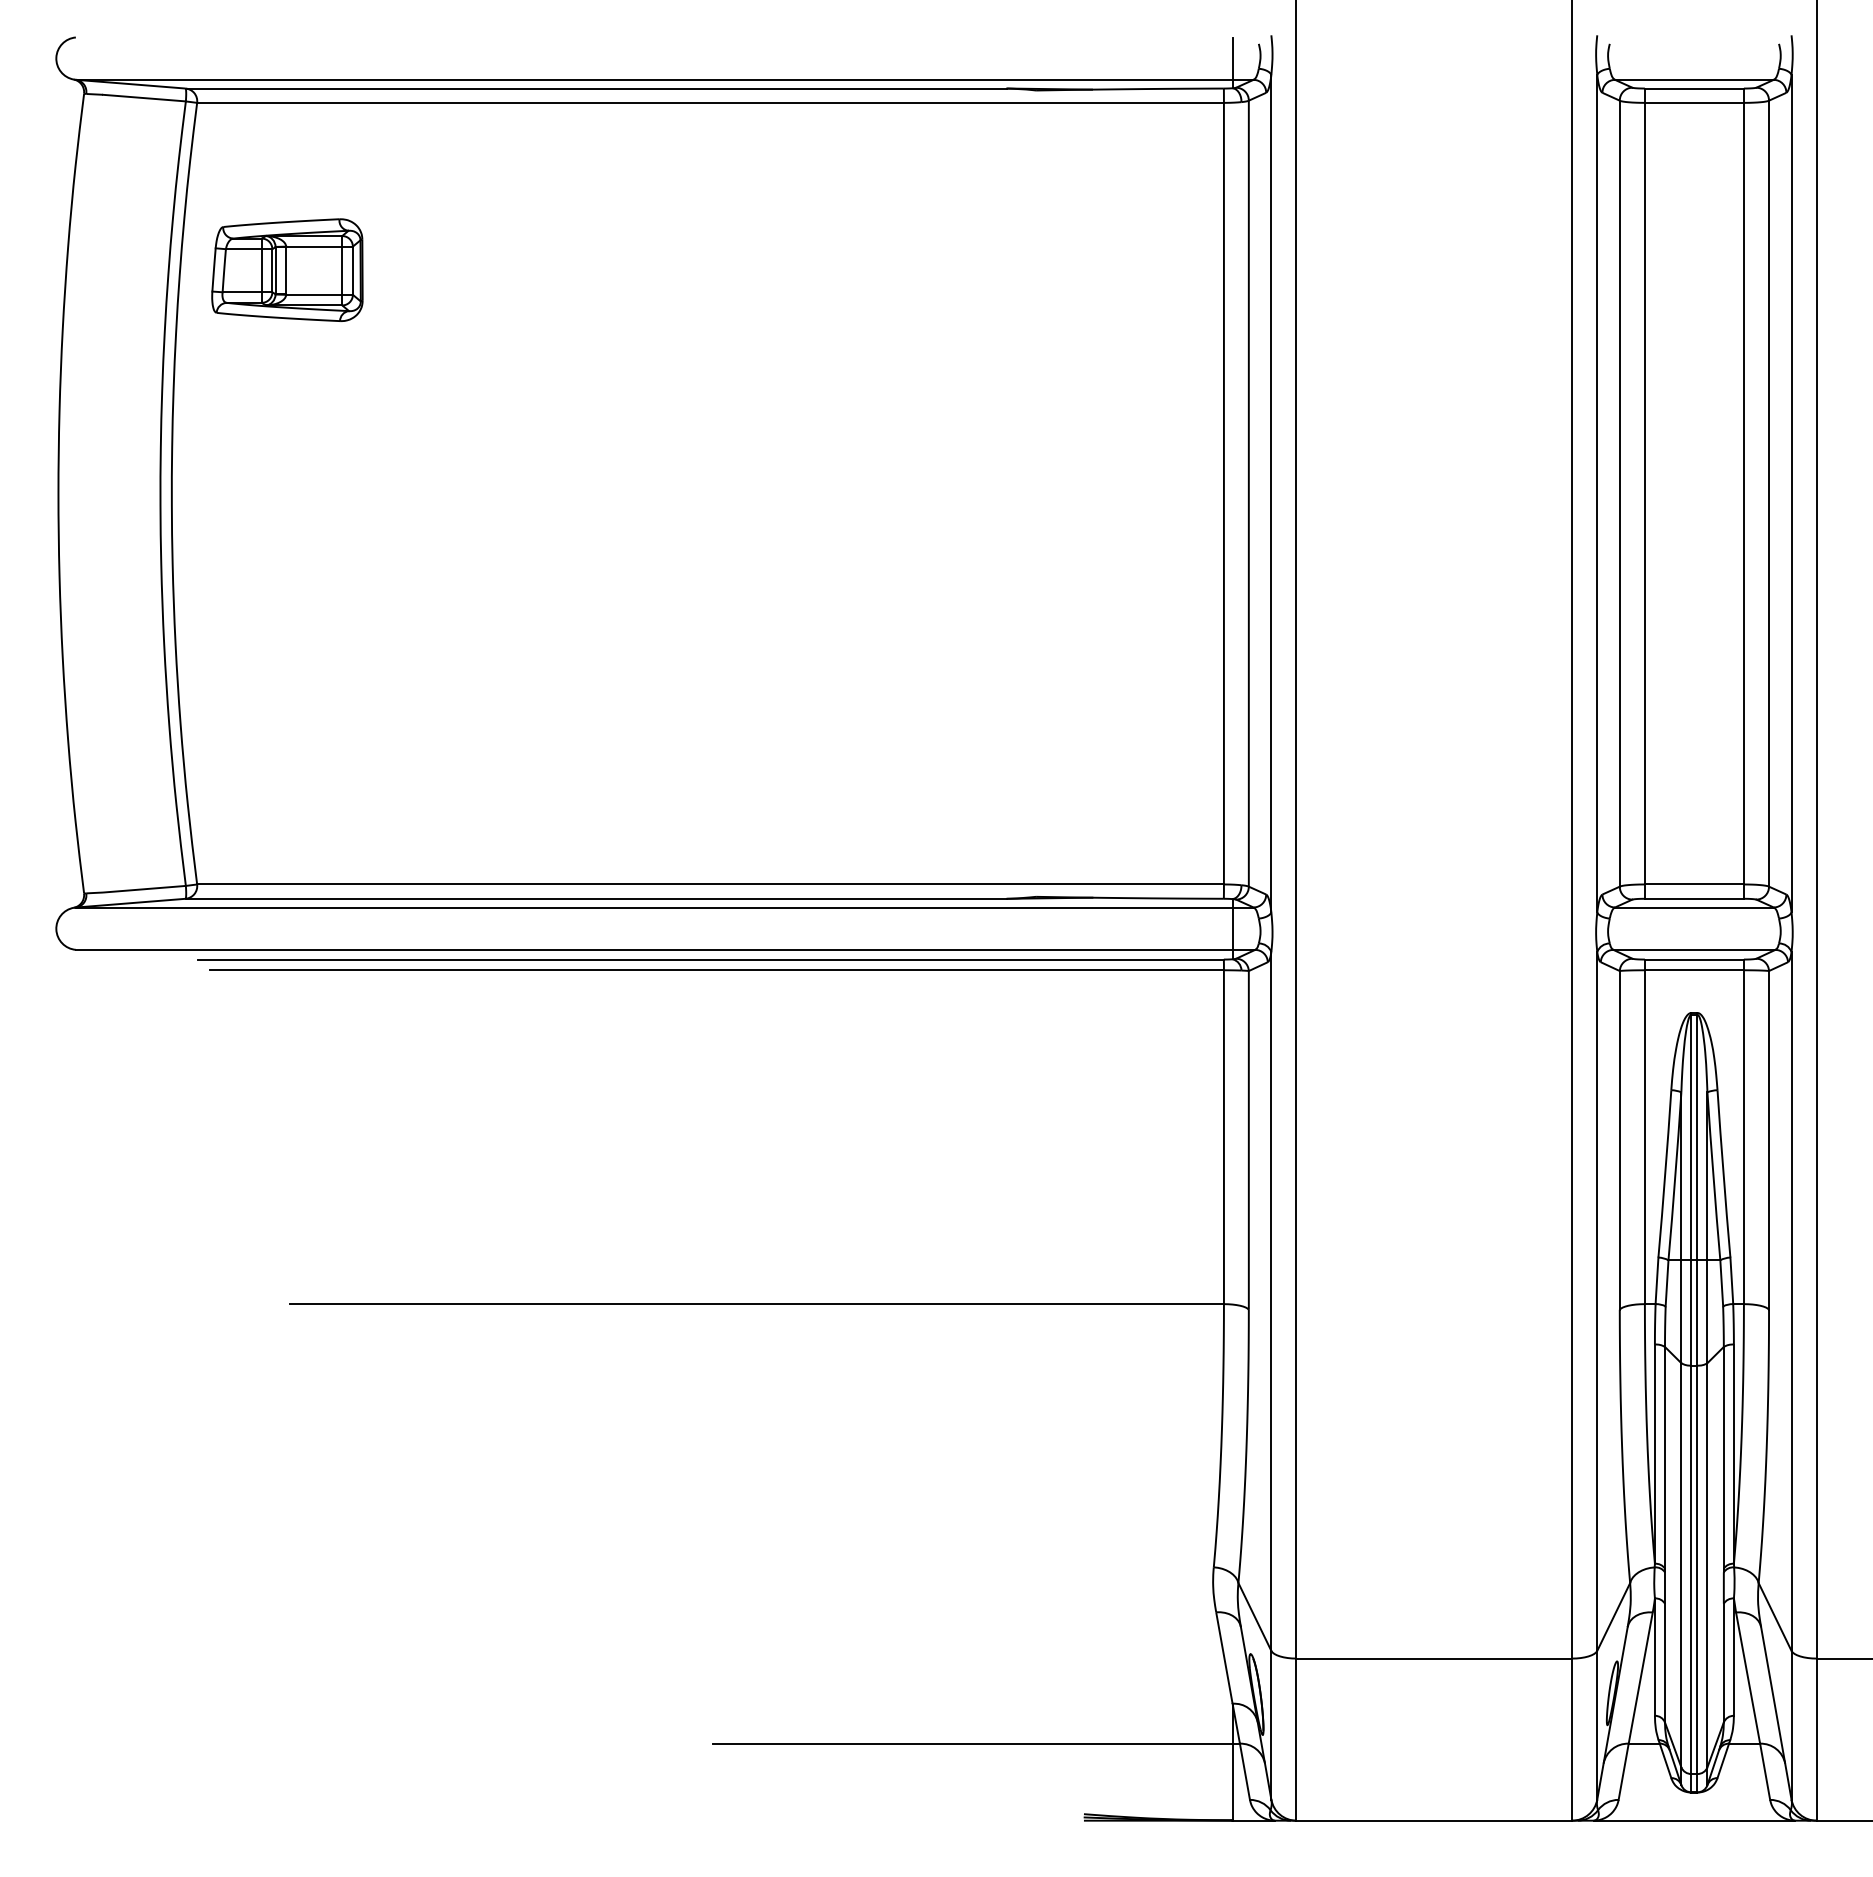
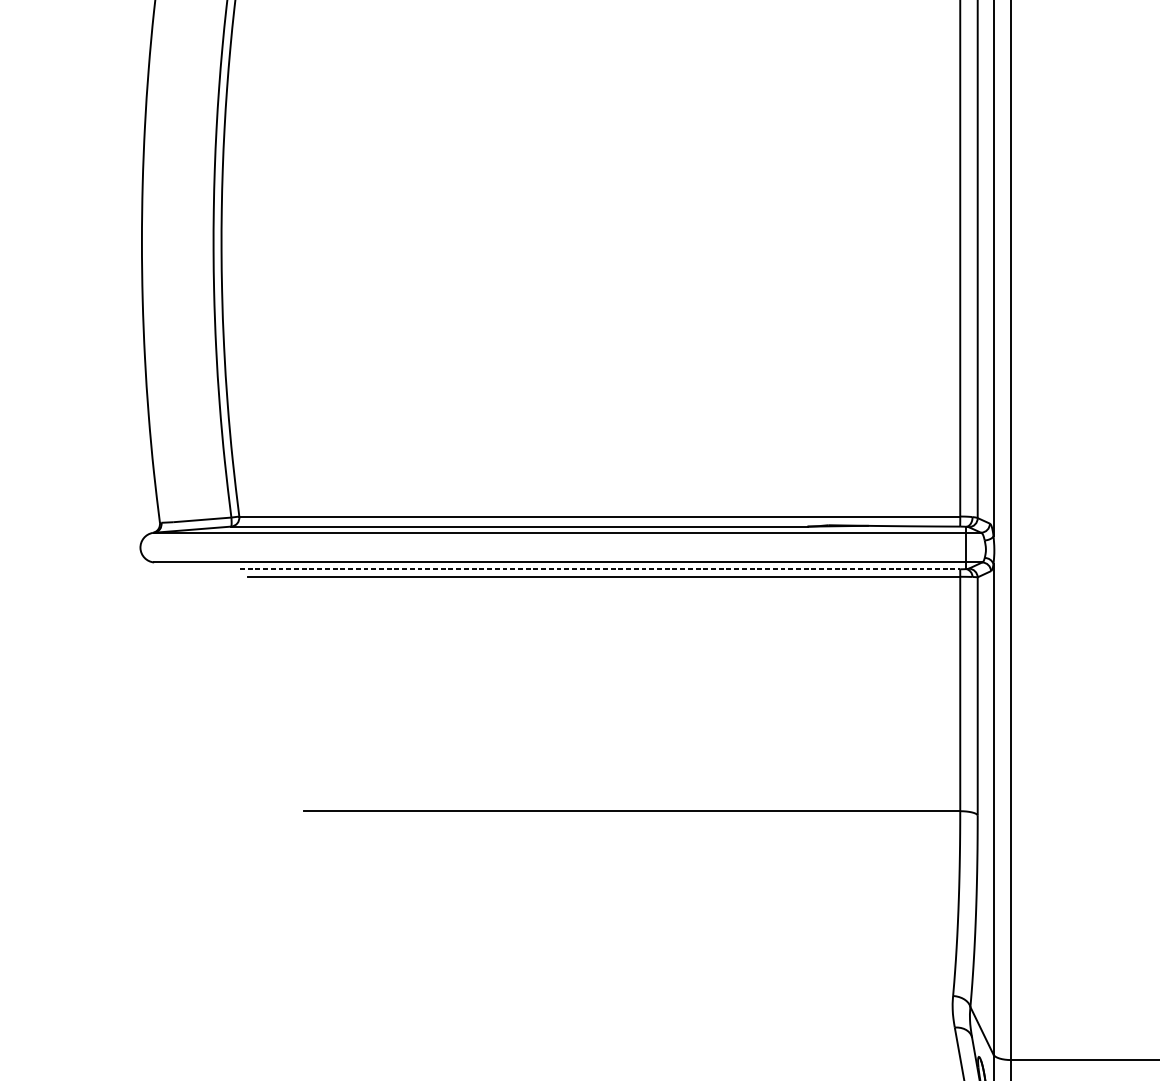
part: (287, 269) -> (302, 84), removed
line: (710, 959) -> (599, 569), solid -> dashed

